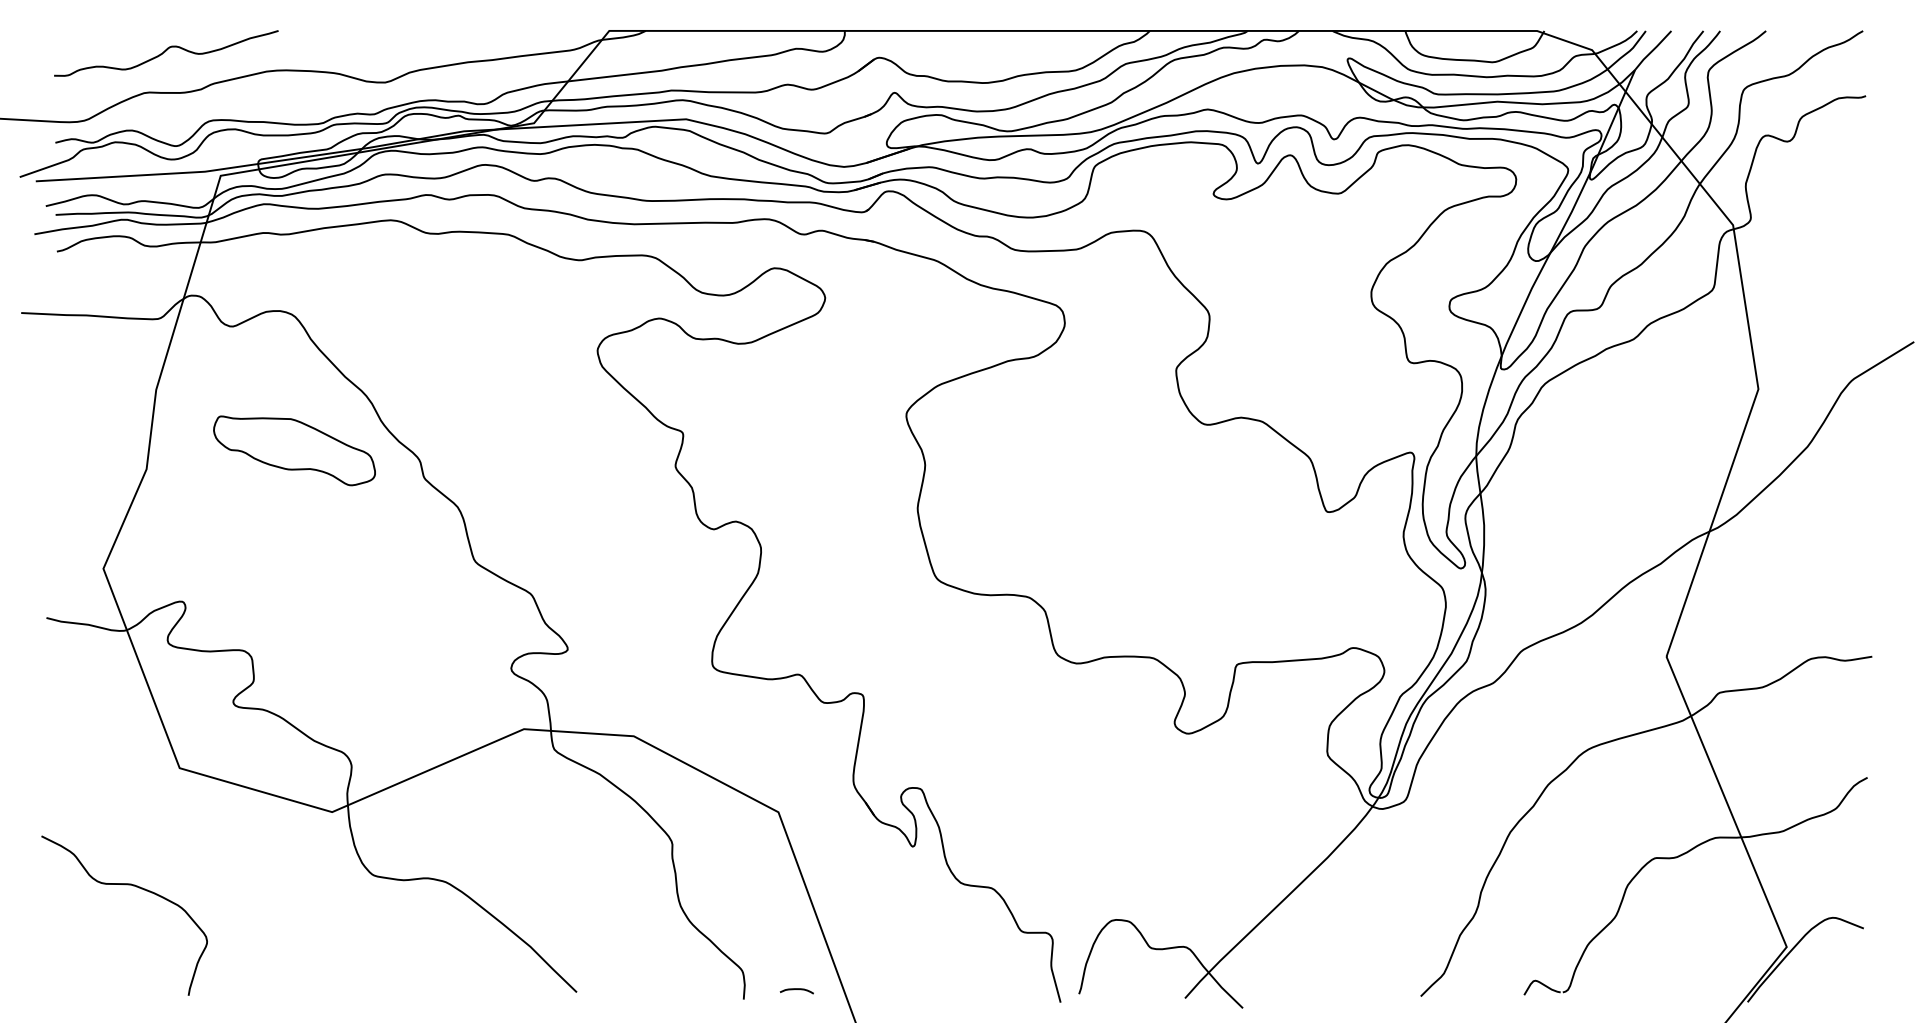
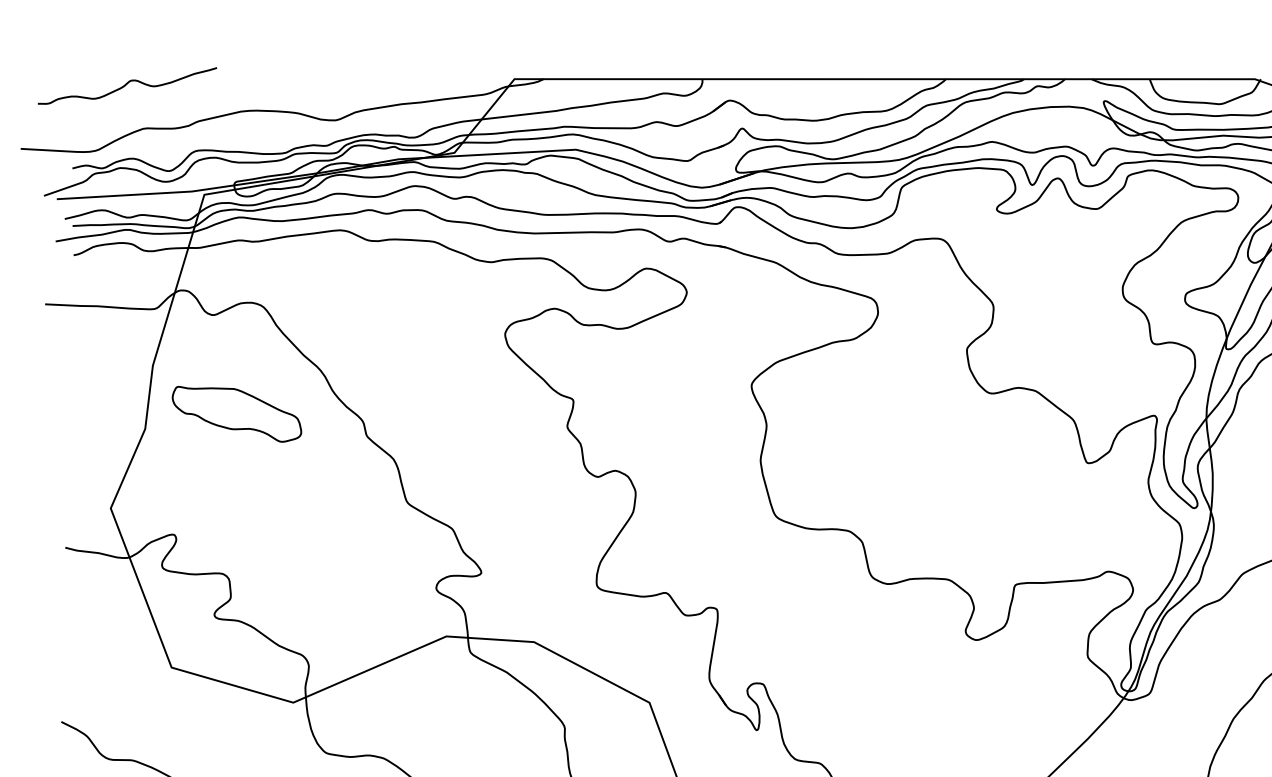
curve: (165, 52) -> (126, 85), moved
part: (294, 450) -> (236, 414), moved

